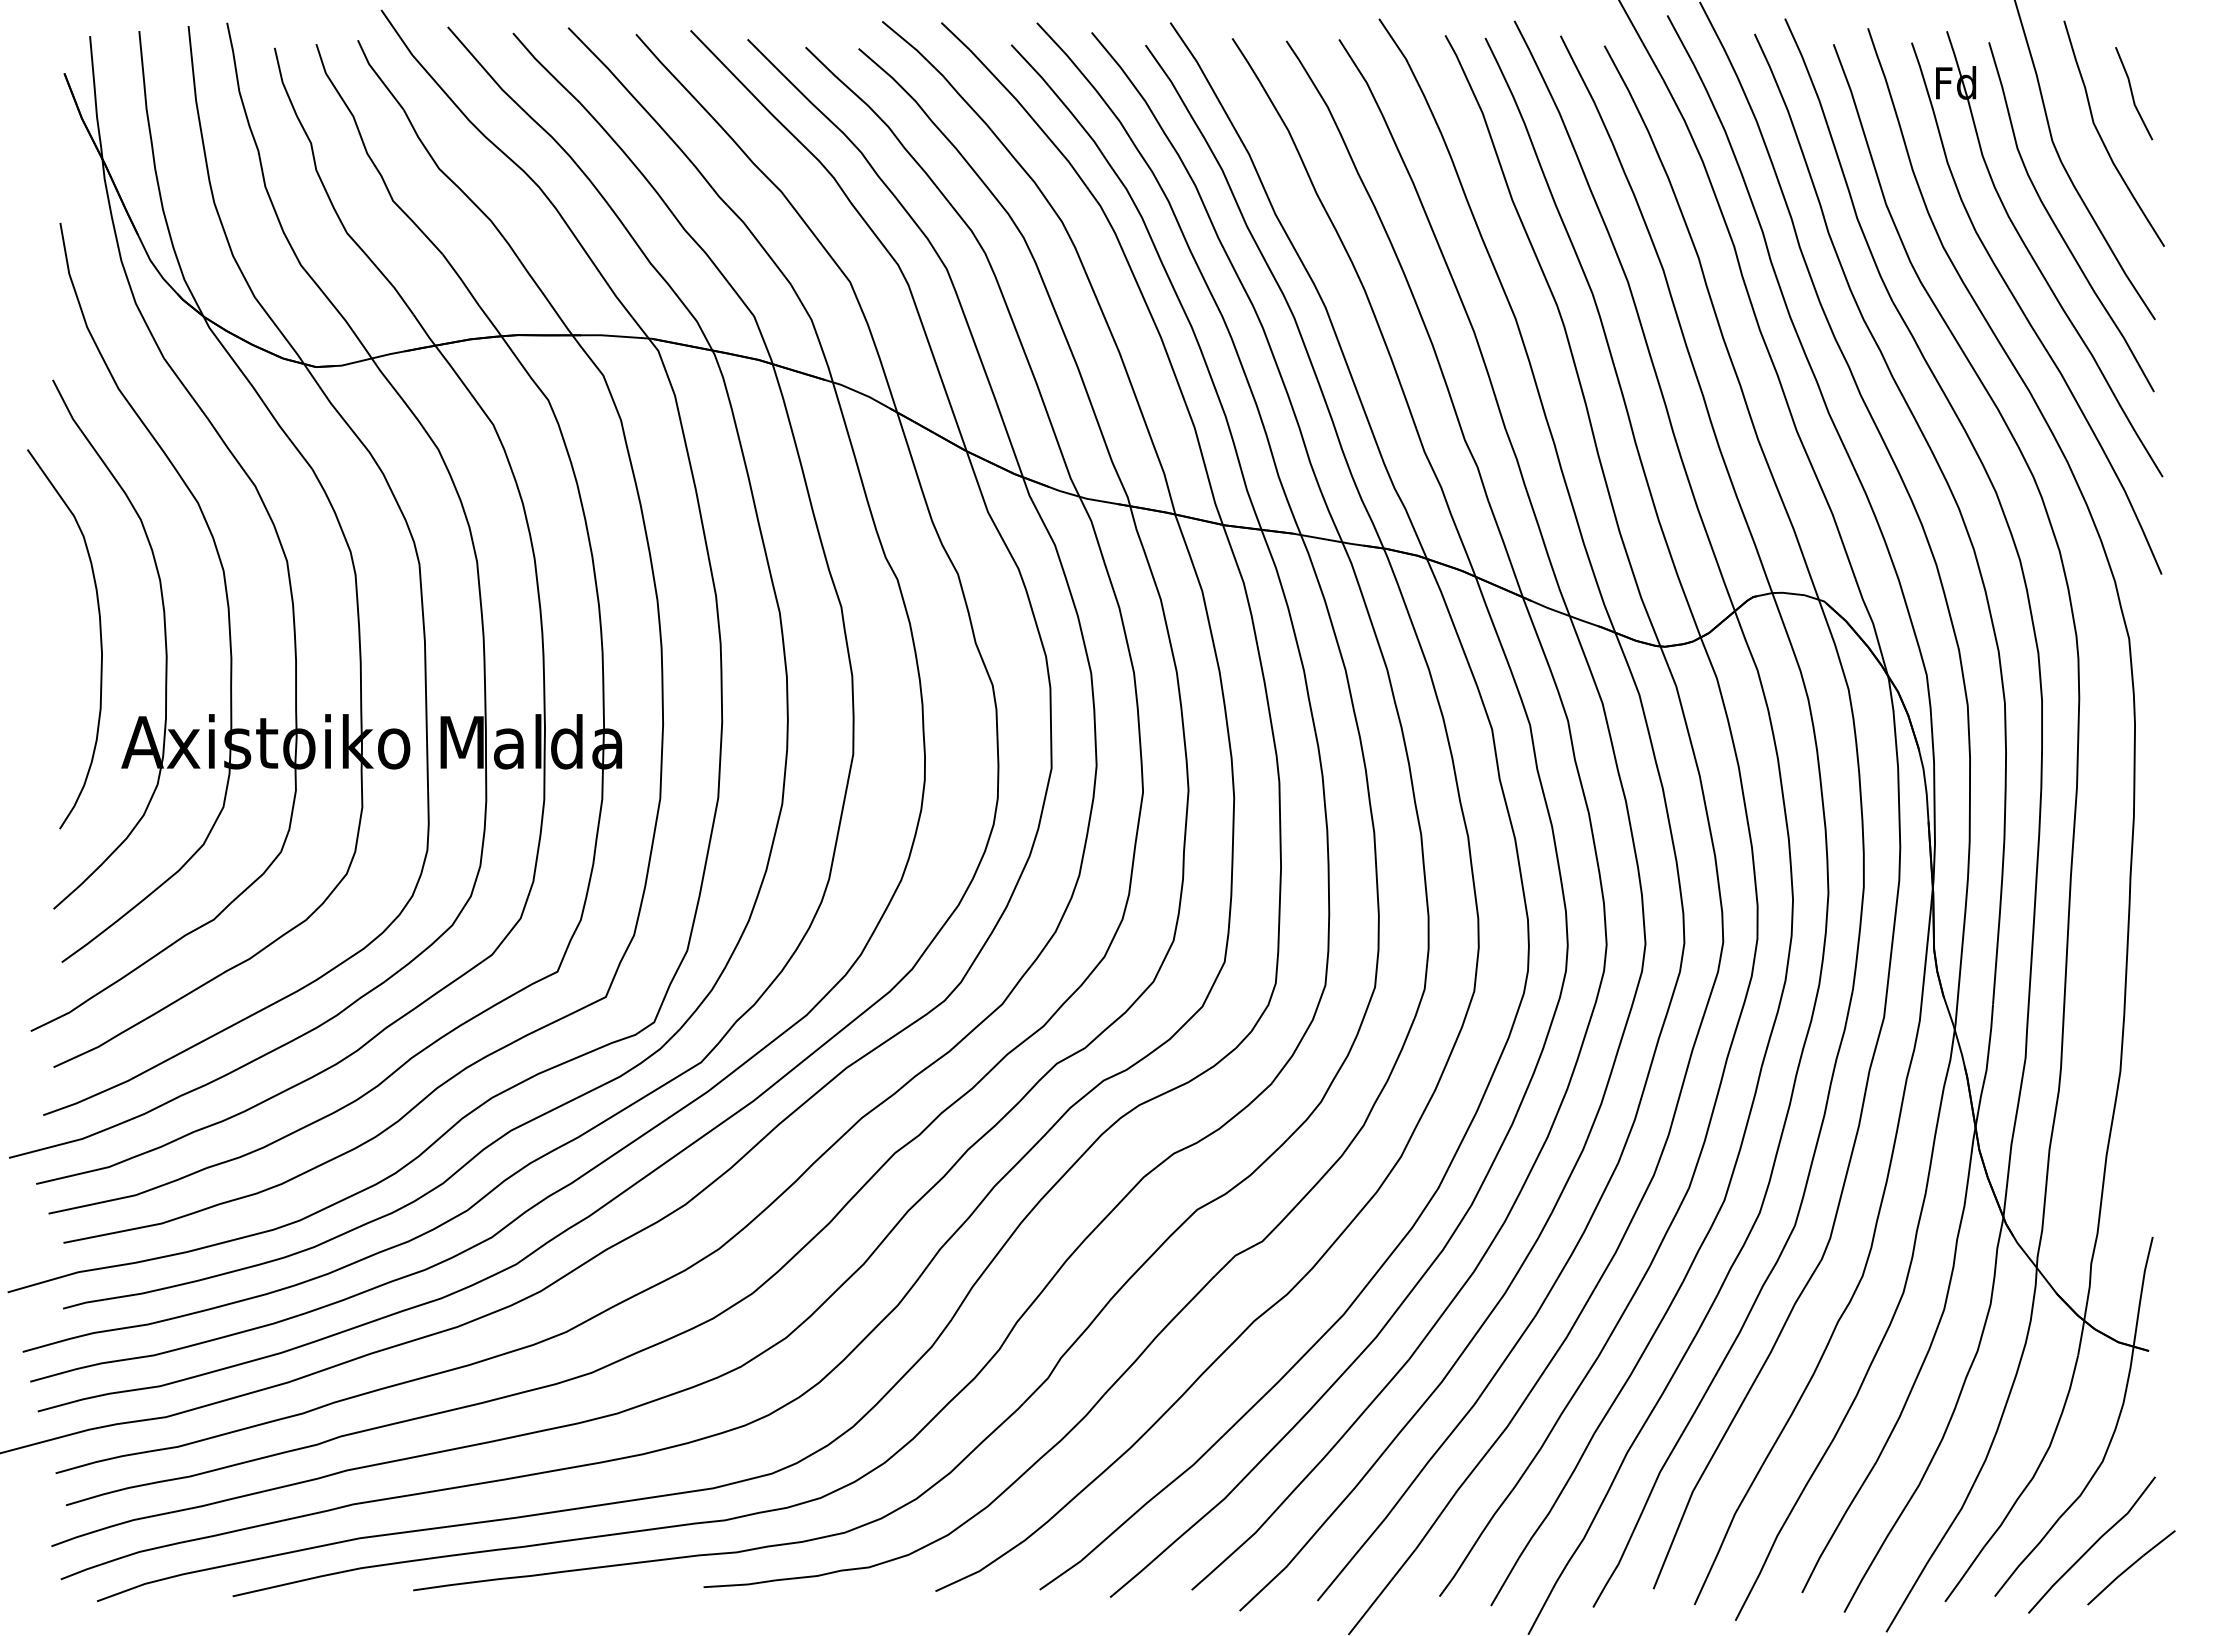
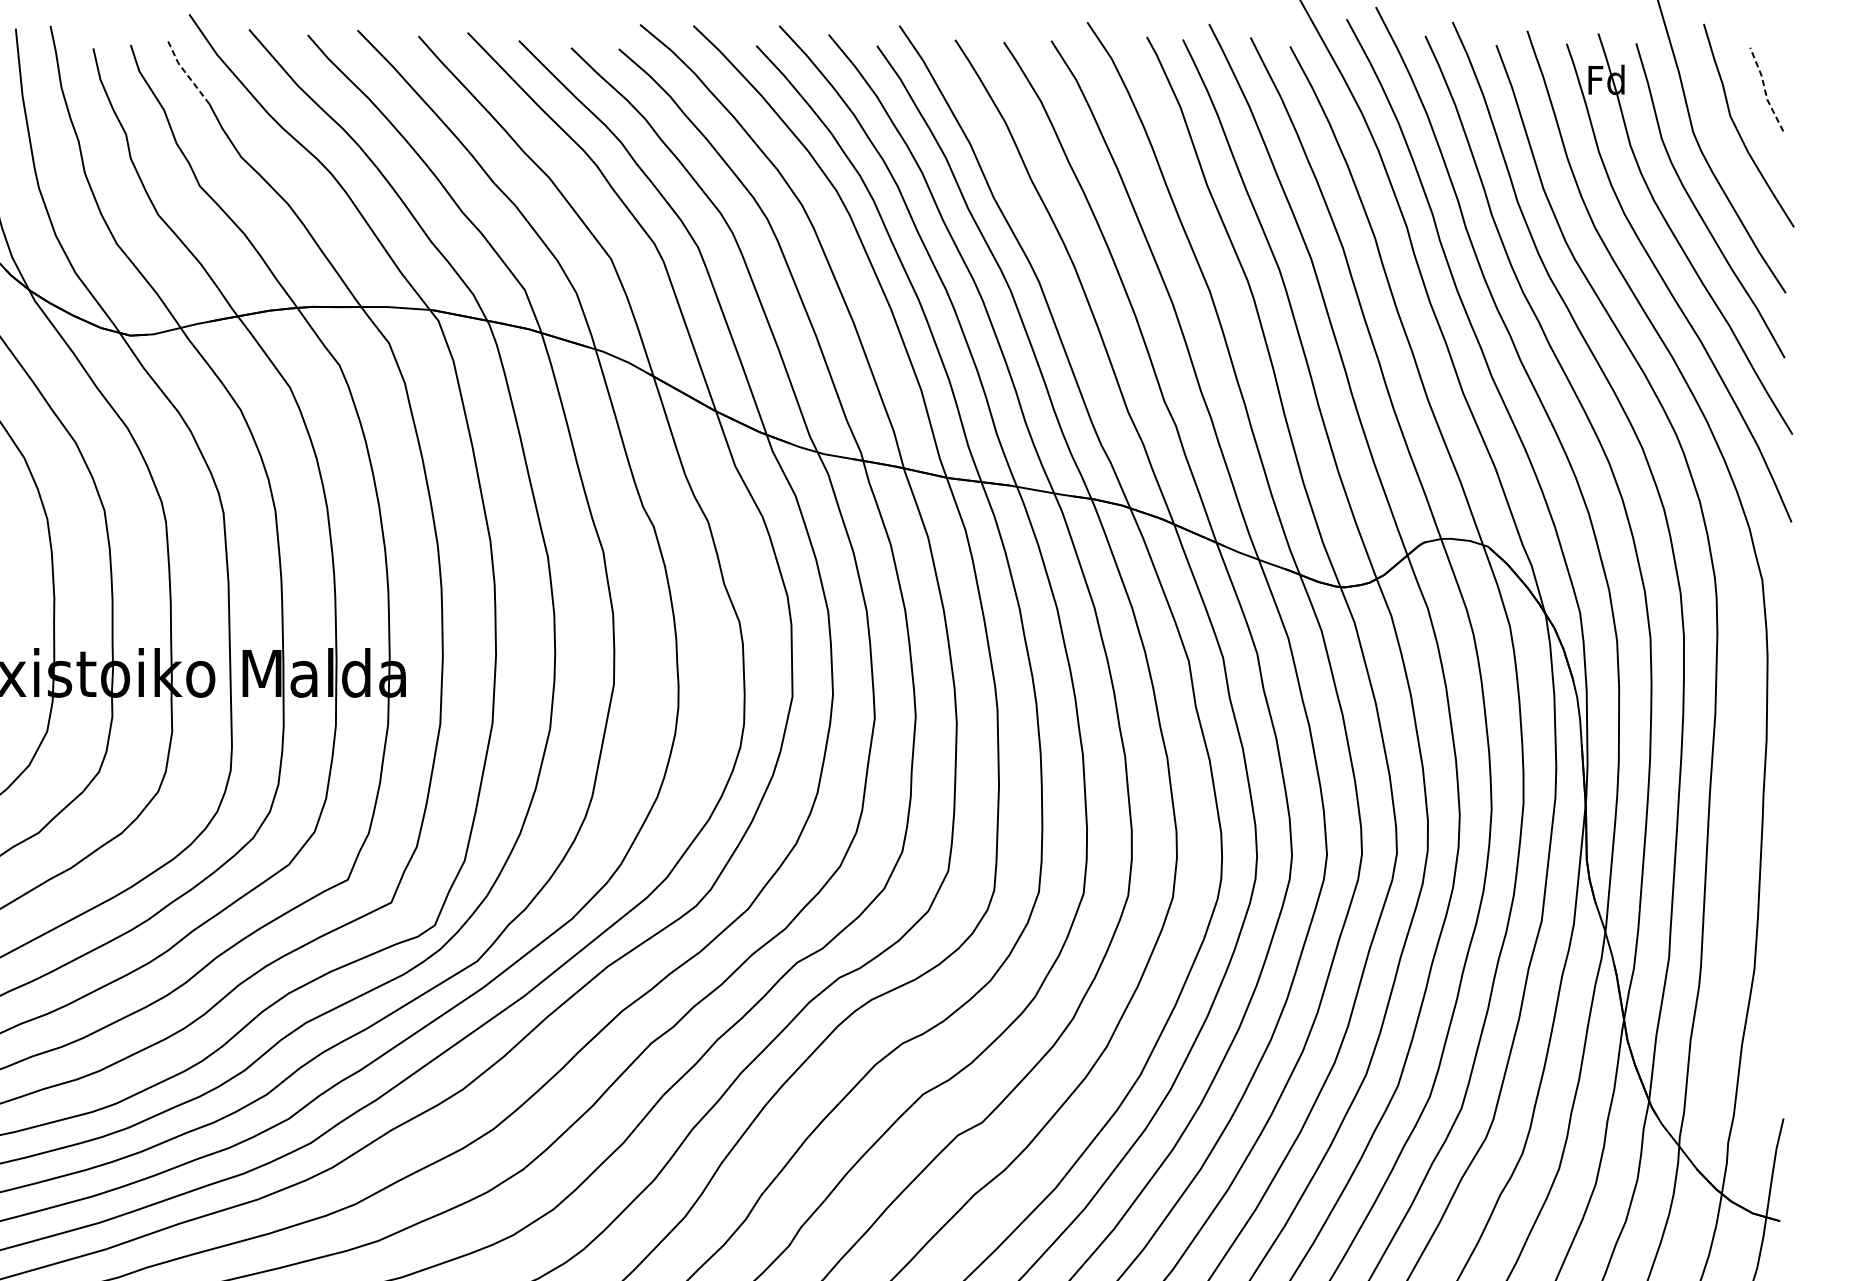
line: (378, 76) -> (186, 74), solid -> dashed
line: (2132, 94) -> (1765, 90), solid -> dashed

